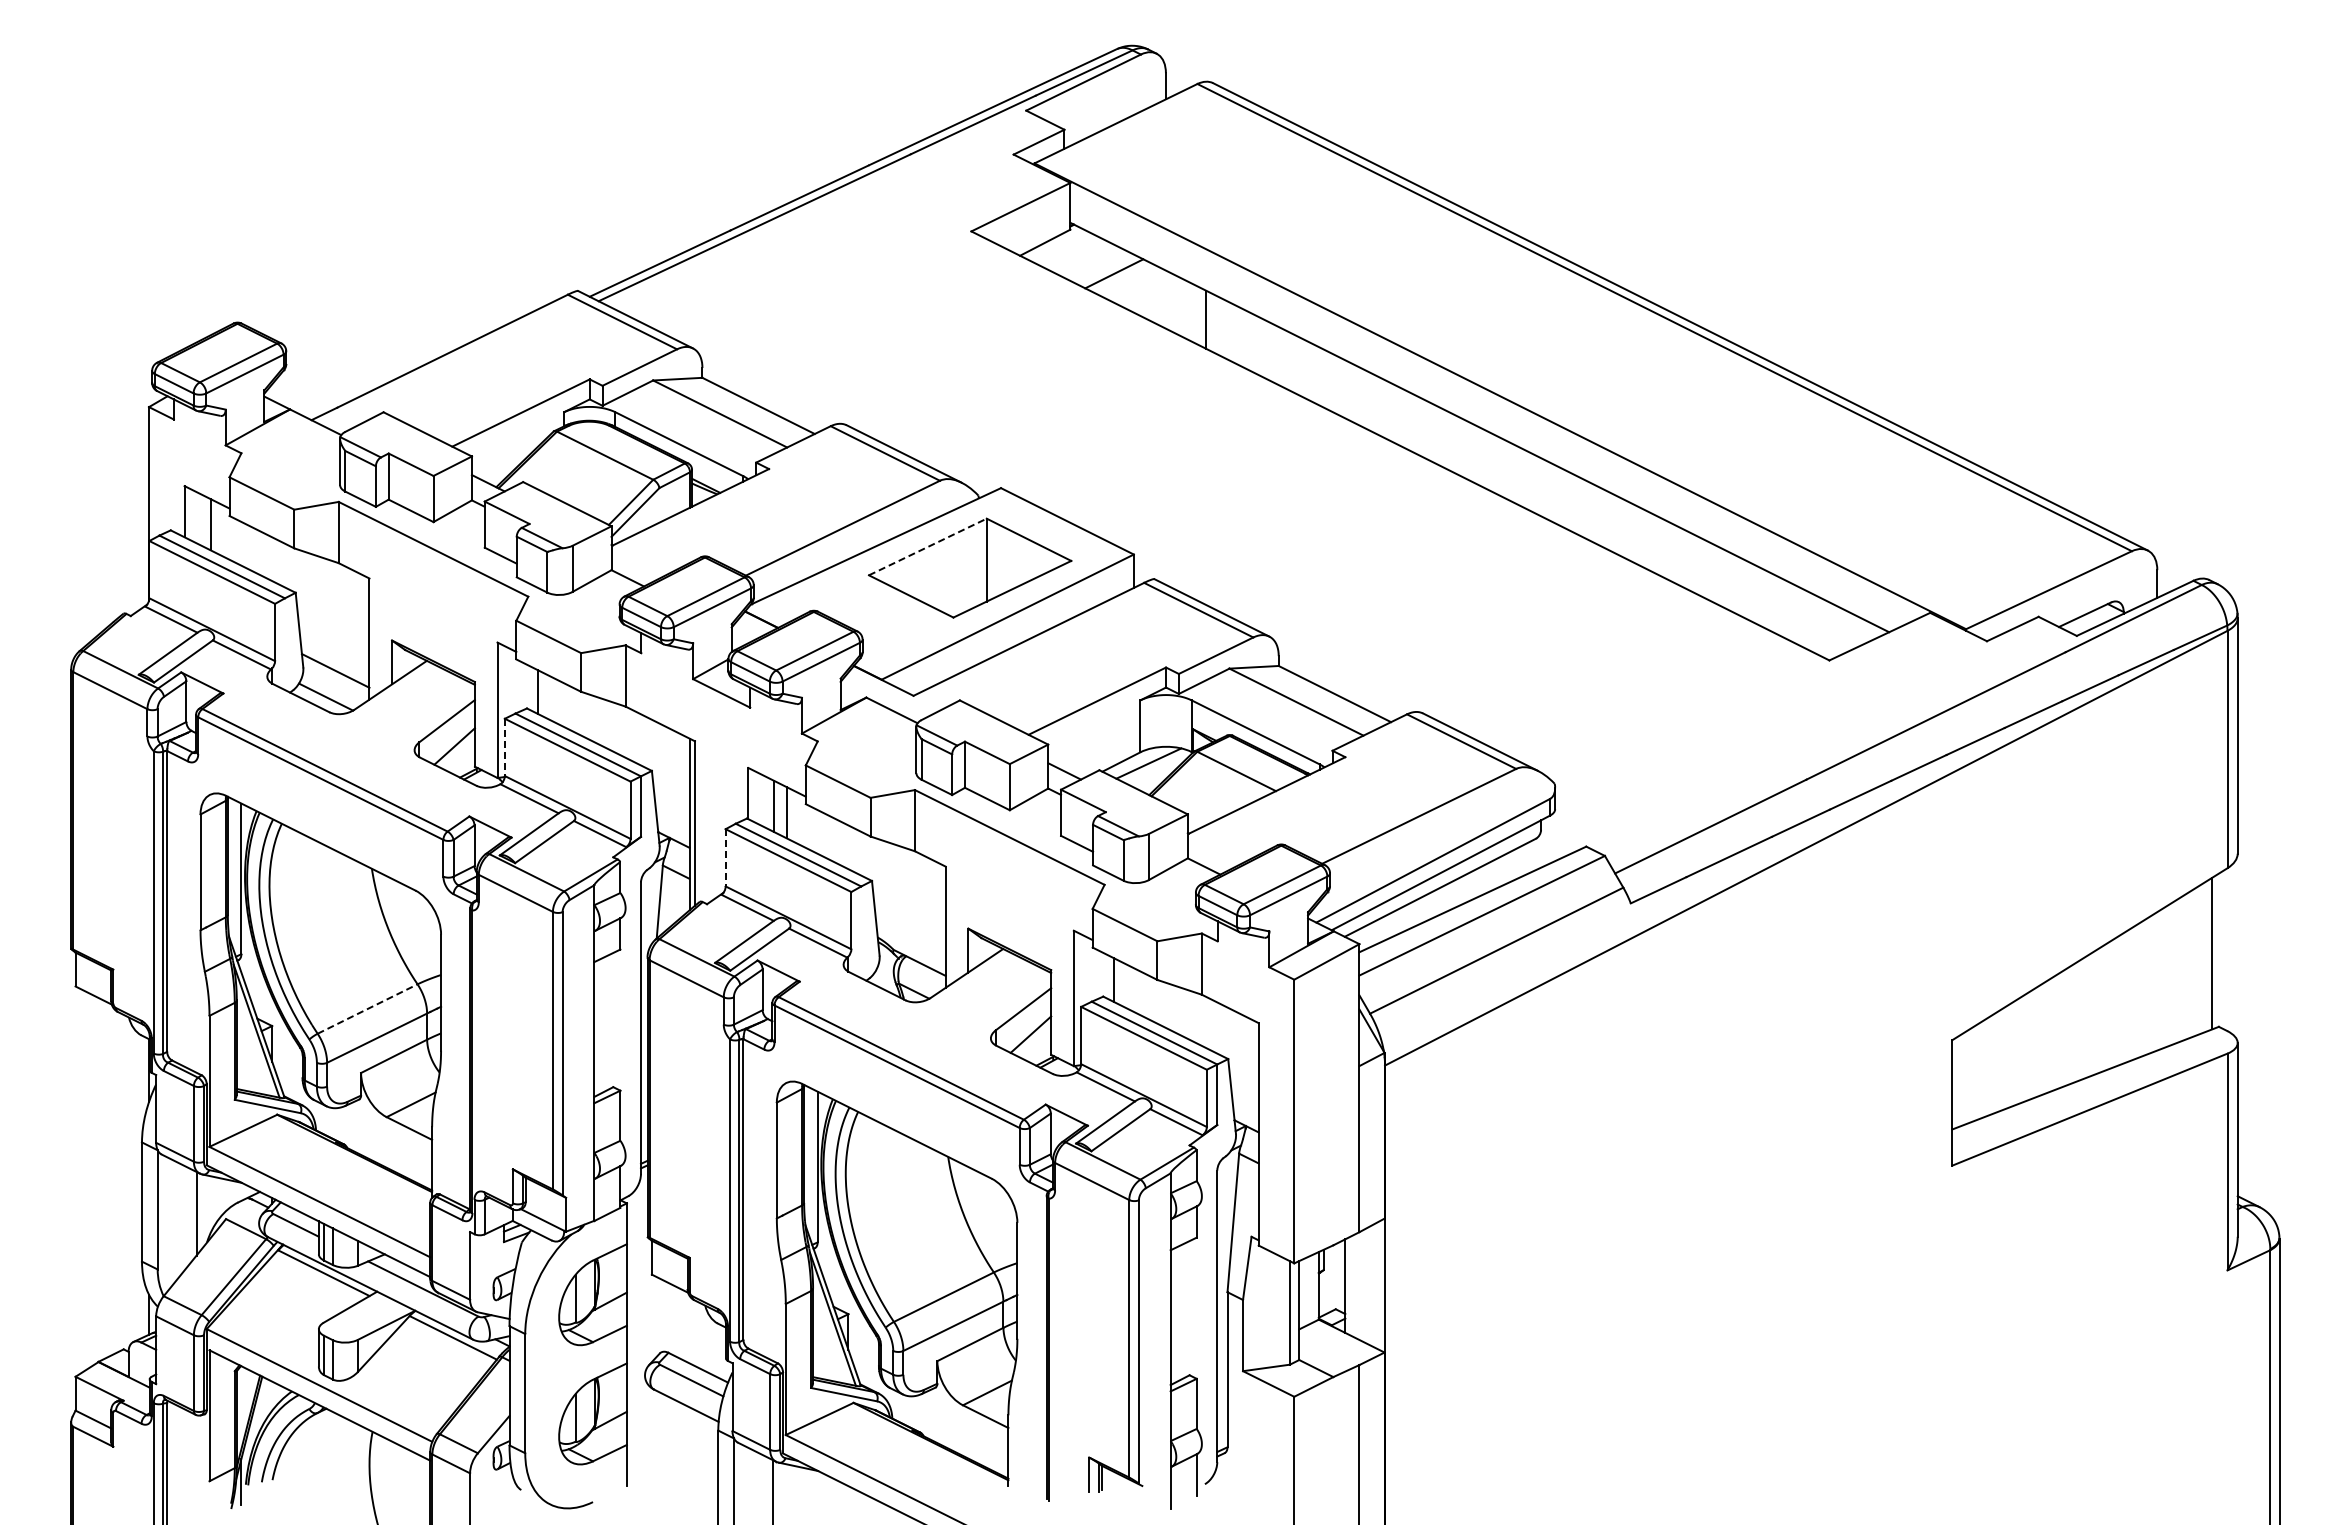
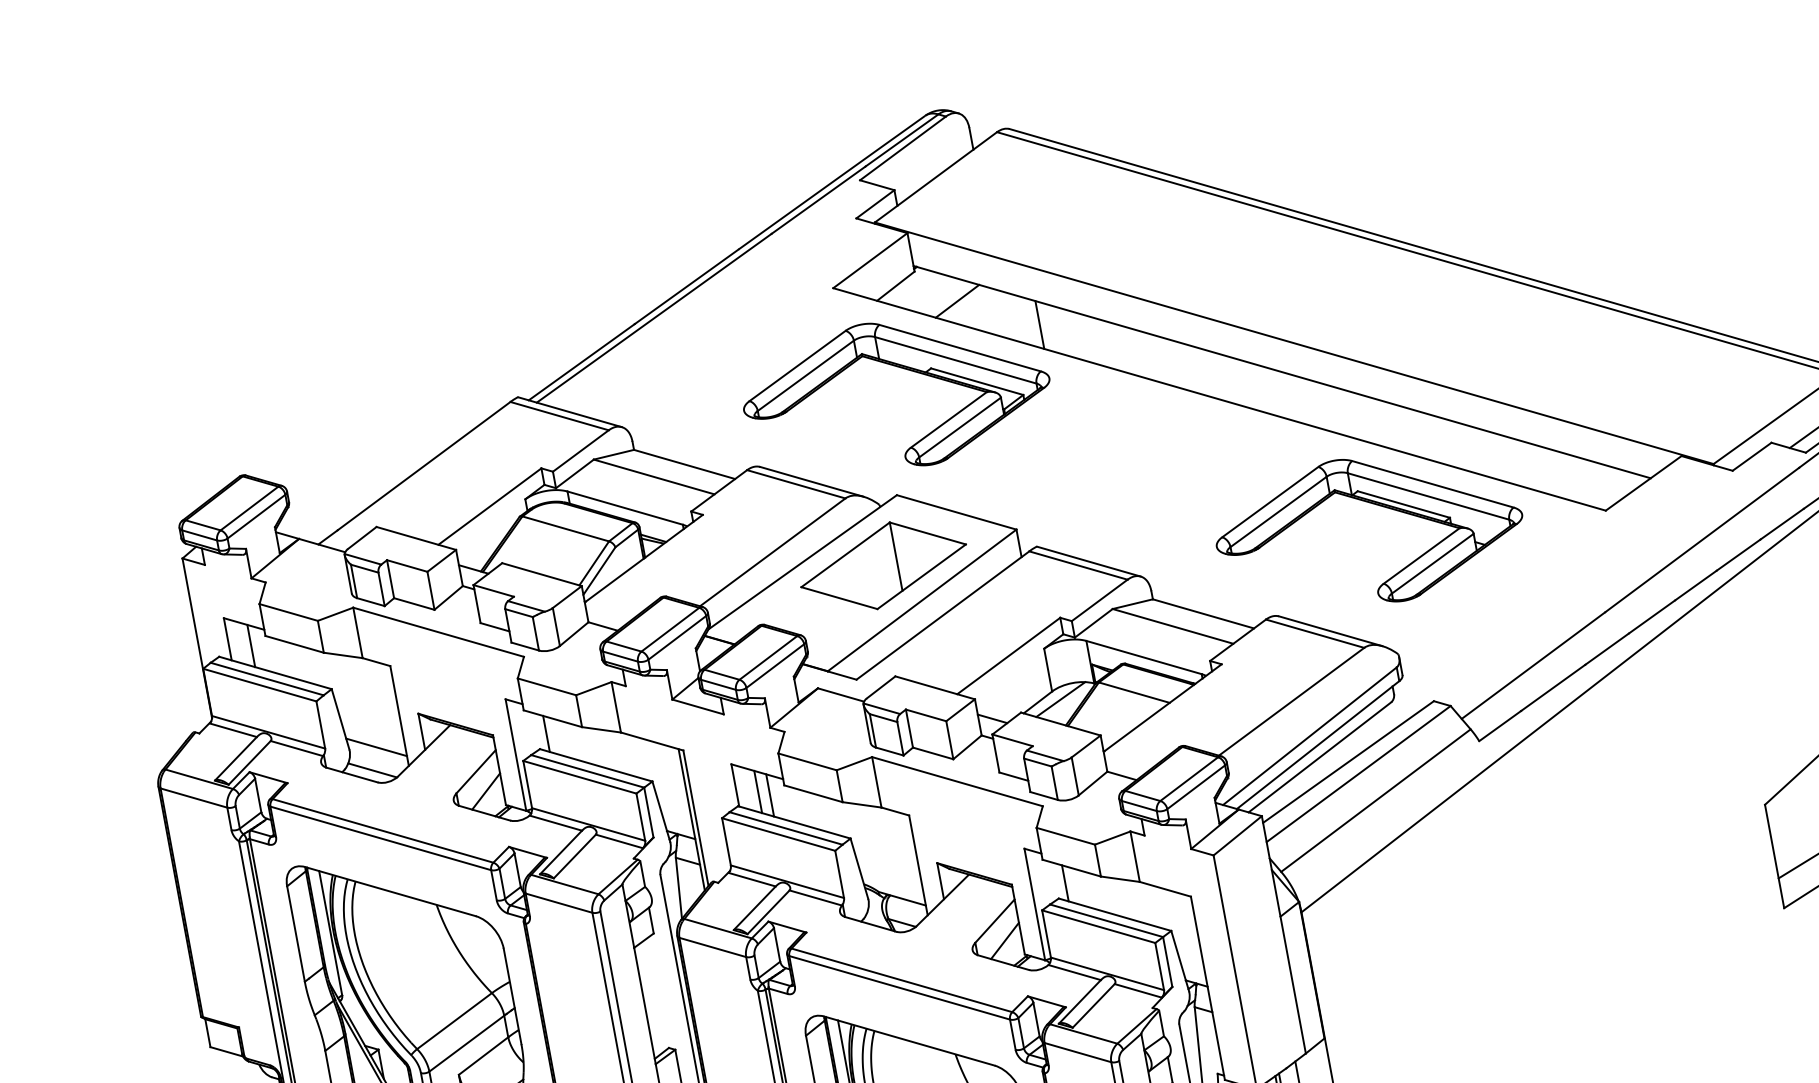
part: (1036, 341) -> (903, 368), added
line: (928, 546) -> (846, 554), dashed -> solid
part: (1562, 604) -> (1377, 505), added
line: (504, 747) -> (527, 784), dashed -> solid
line: (725, 857) -> (726, 841), dashed -> solid
line: (367, 1009) -> (454, 1021), dashed -> solid

